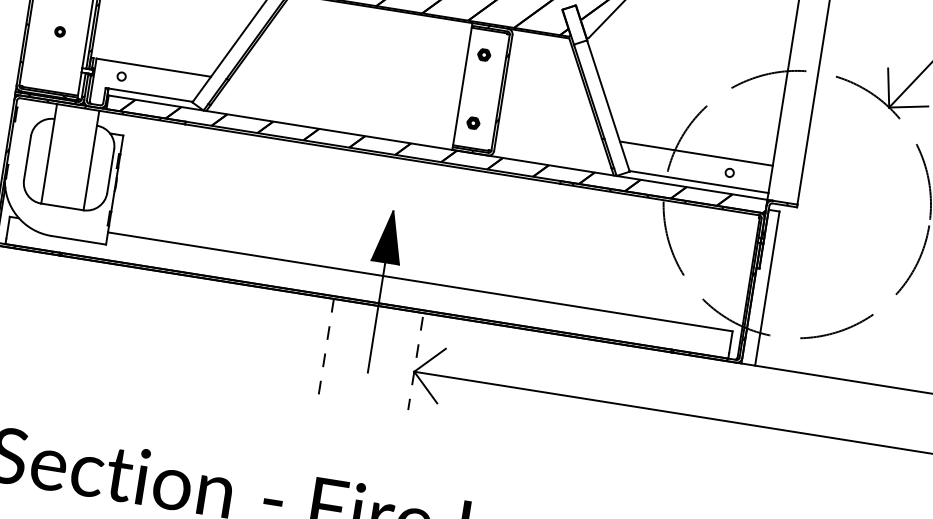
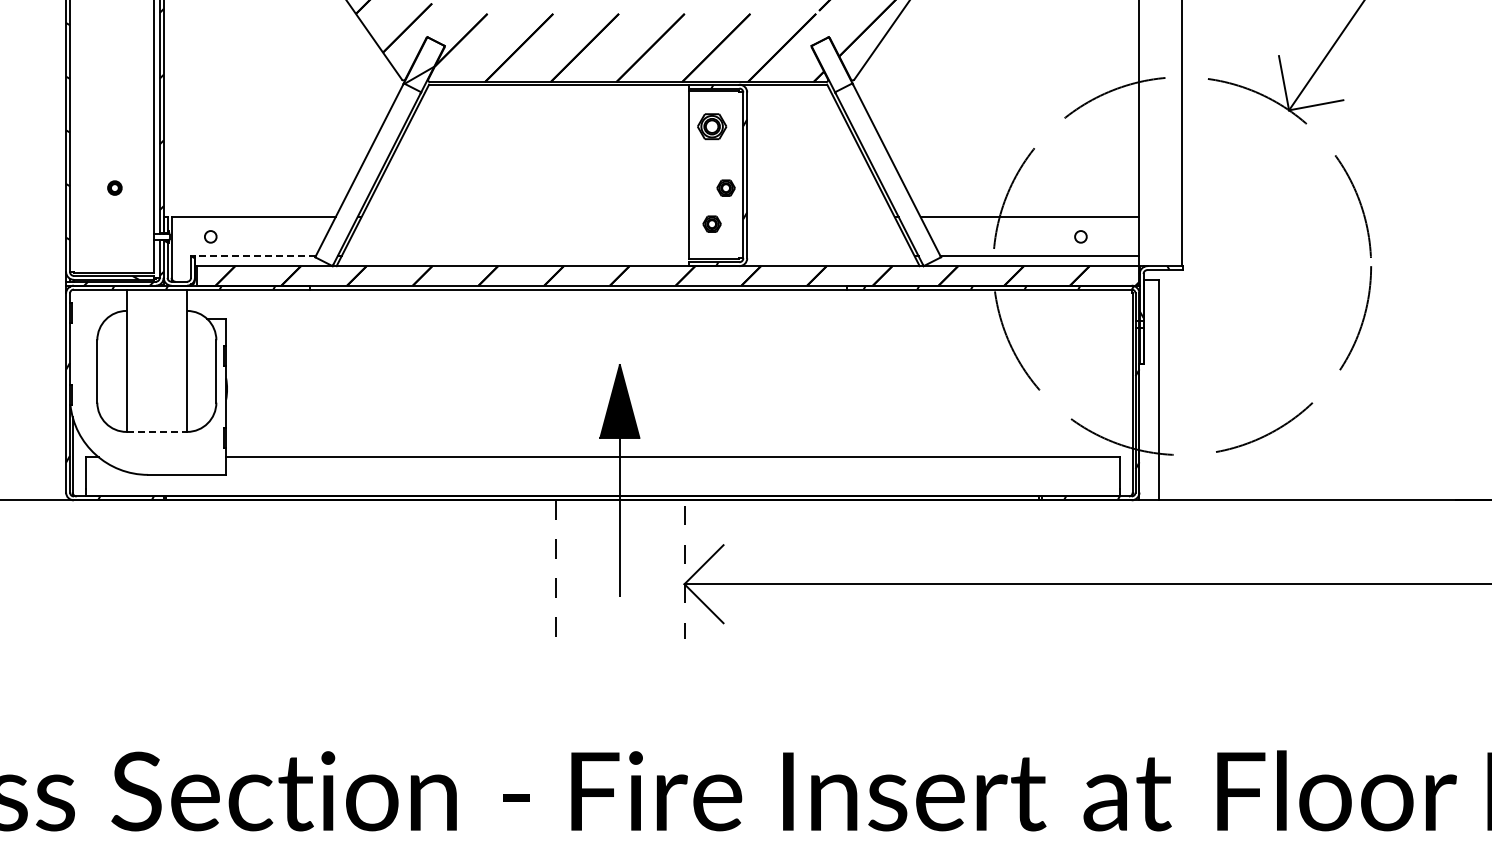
part: (483, 54) -> (711, 126), size x1.6
line: (150, 95) -> (254, 256), solid -> dashed
part: (486, 99) -> (725, 187), added
line: (62, 206) -> (157, 431), solid -> dashed

